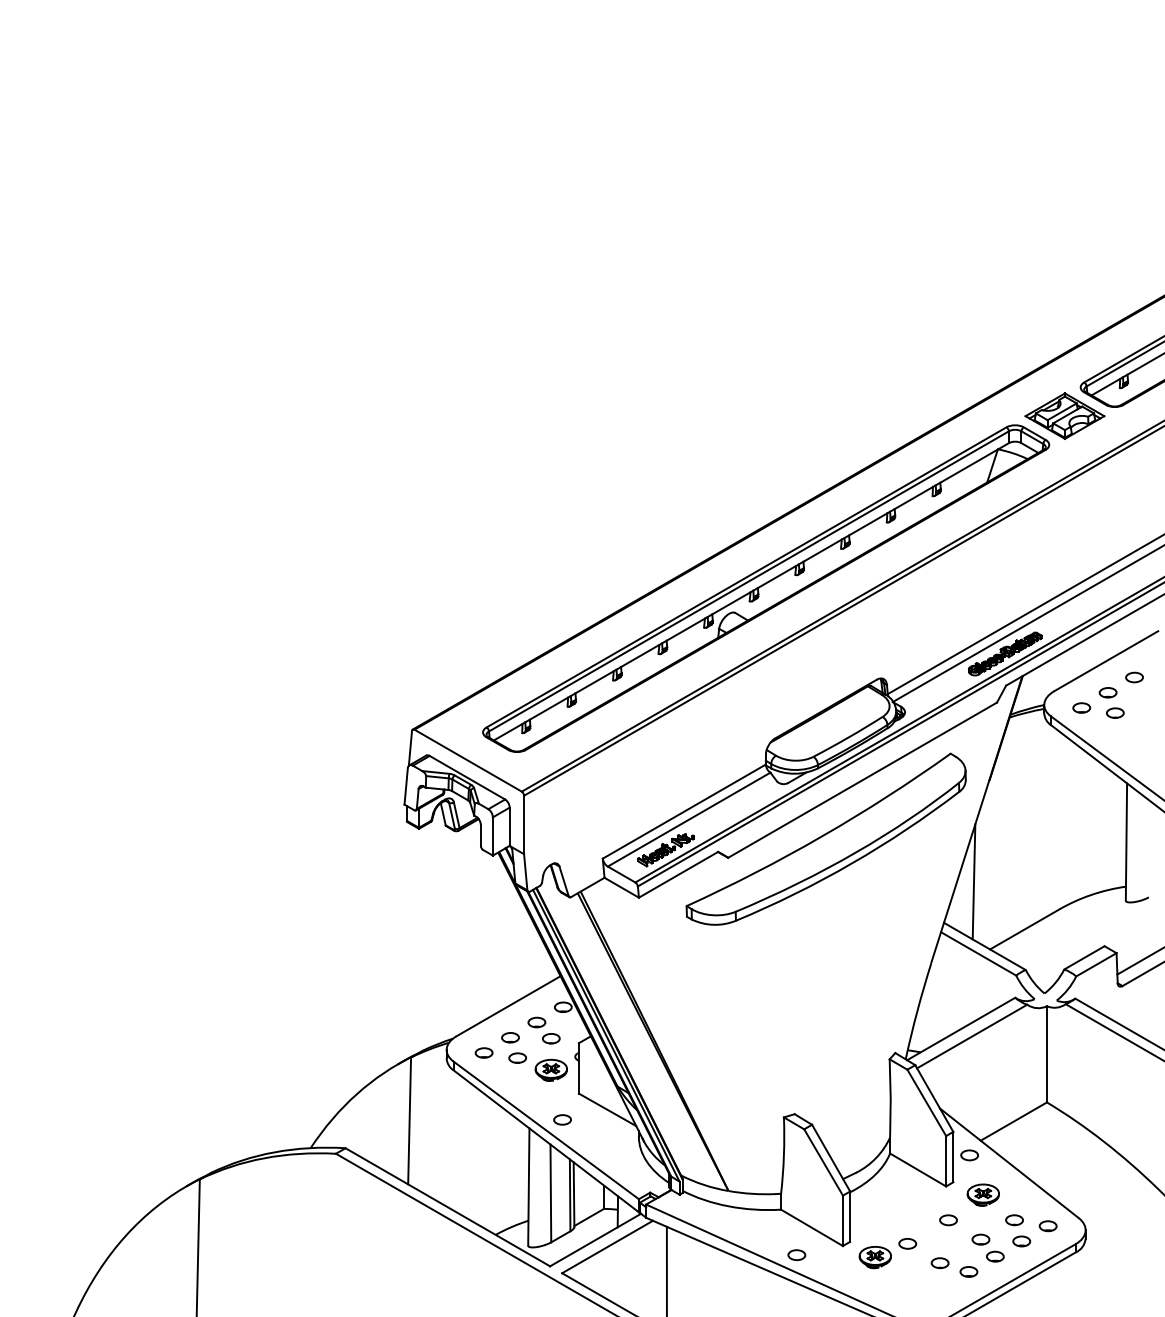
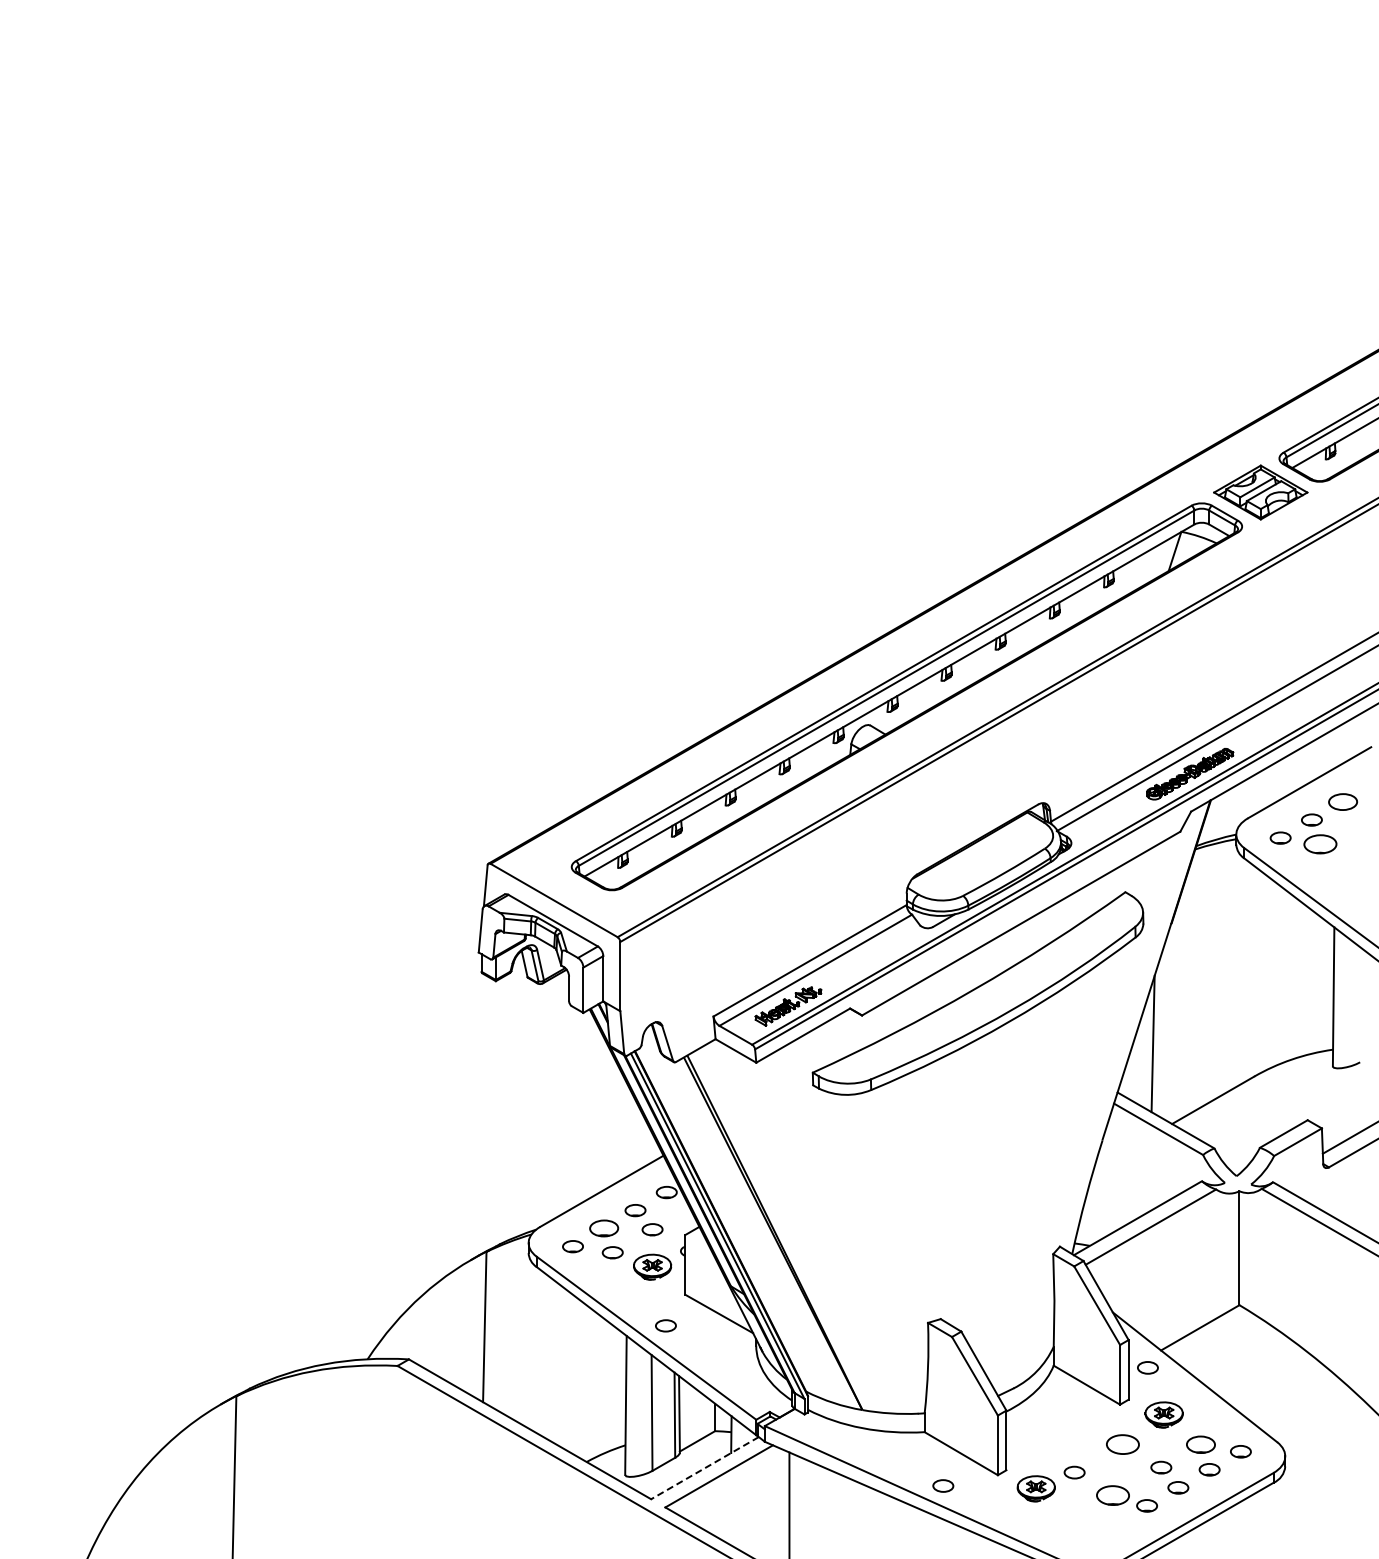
part: (1134, 677) -> (1343, 801), size x1.4
part: (1115, 712) -> (1320, 843), size x1.6
part: (510, 1037) -> (604, 1228), size x1.4
part: (948, 1220) -> (1122, 1444), size x1.6
part: (1014, 1220) -> (1201, 1444), size x1.4
line: (595, 1240) -> (704, 1468), solid -> dashed
part: (939, 1263) -> (1112, 1495), size x1.6

